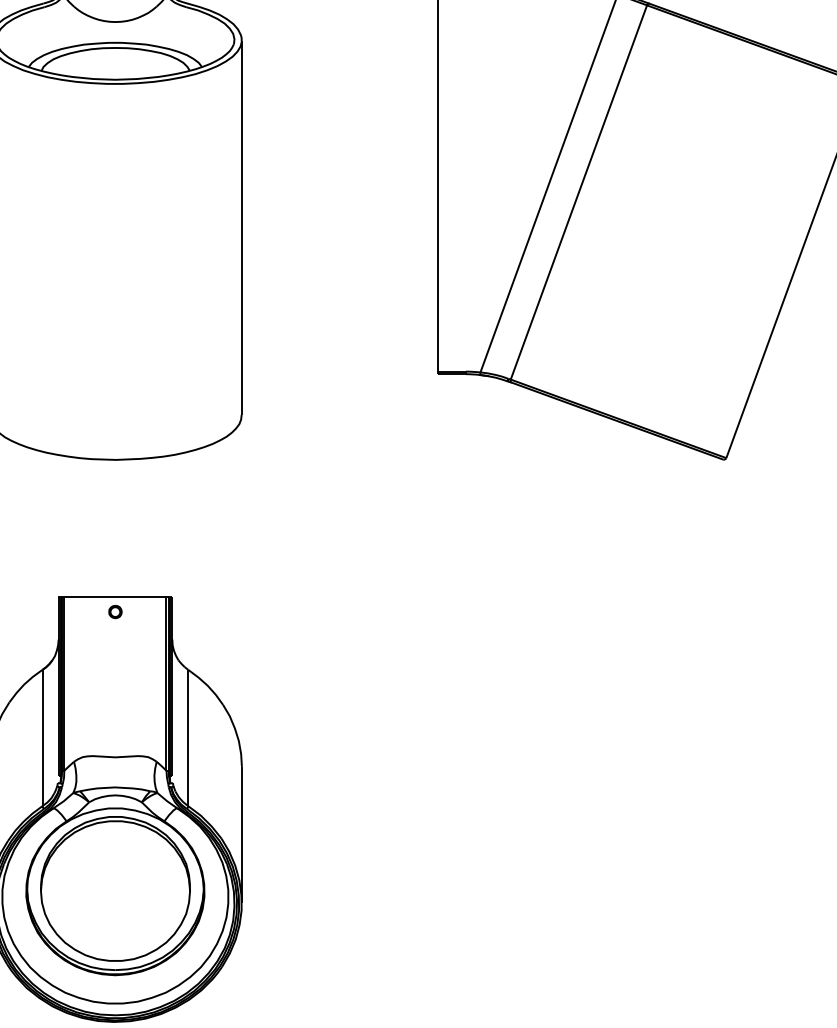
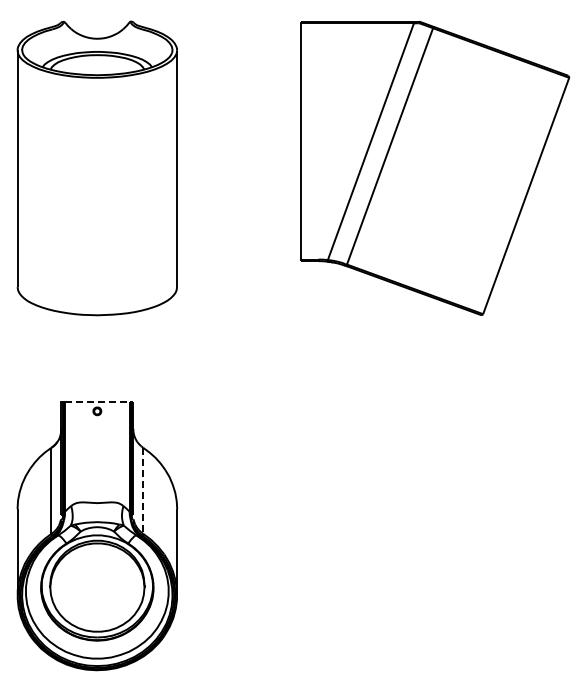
line: (115, 596) -> (97, 401), solid -> dashed
line: (188, 738) -> (143, 491), solid -> dashed

